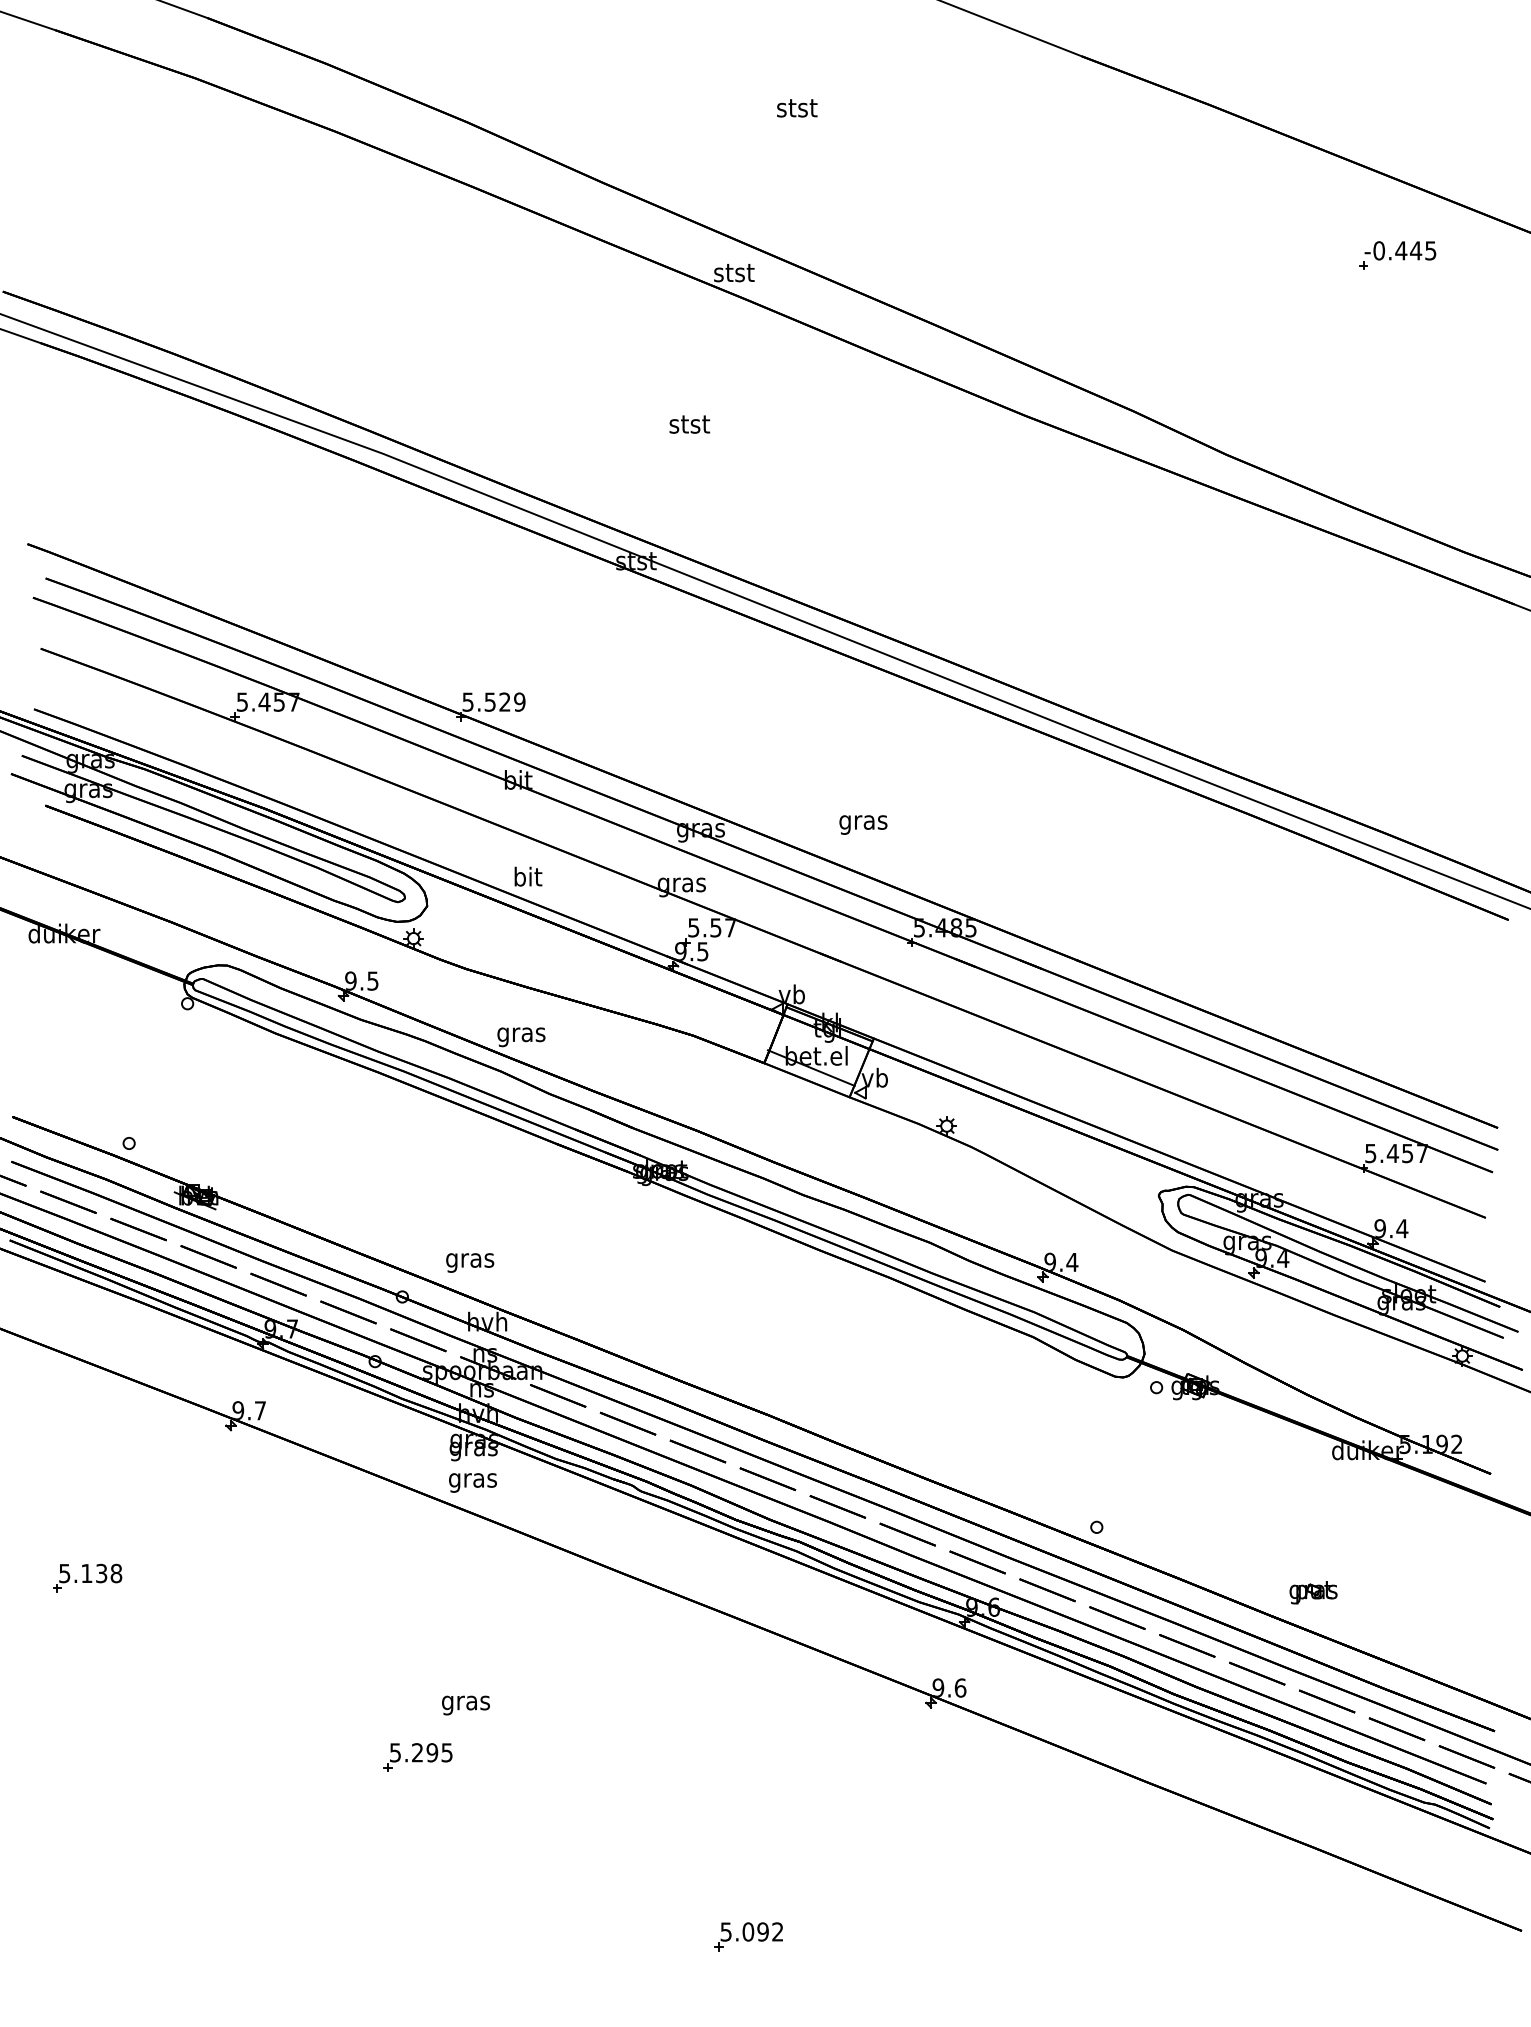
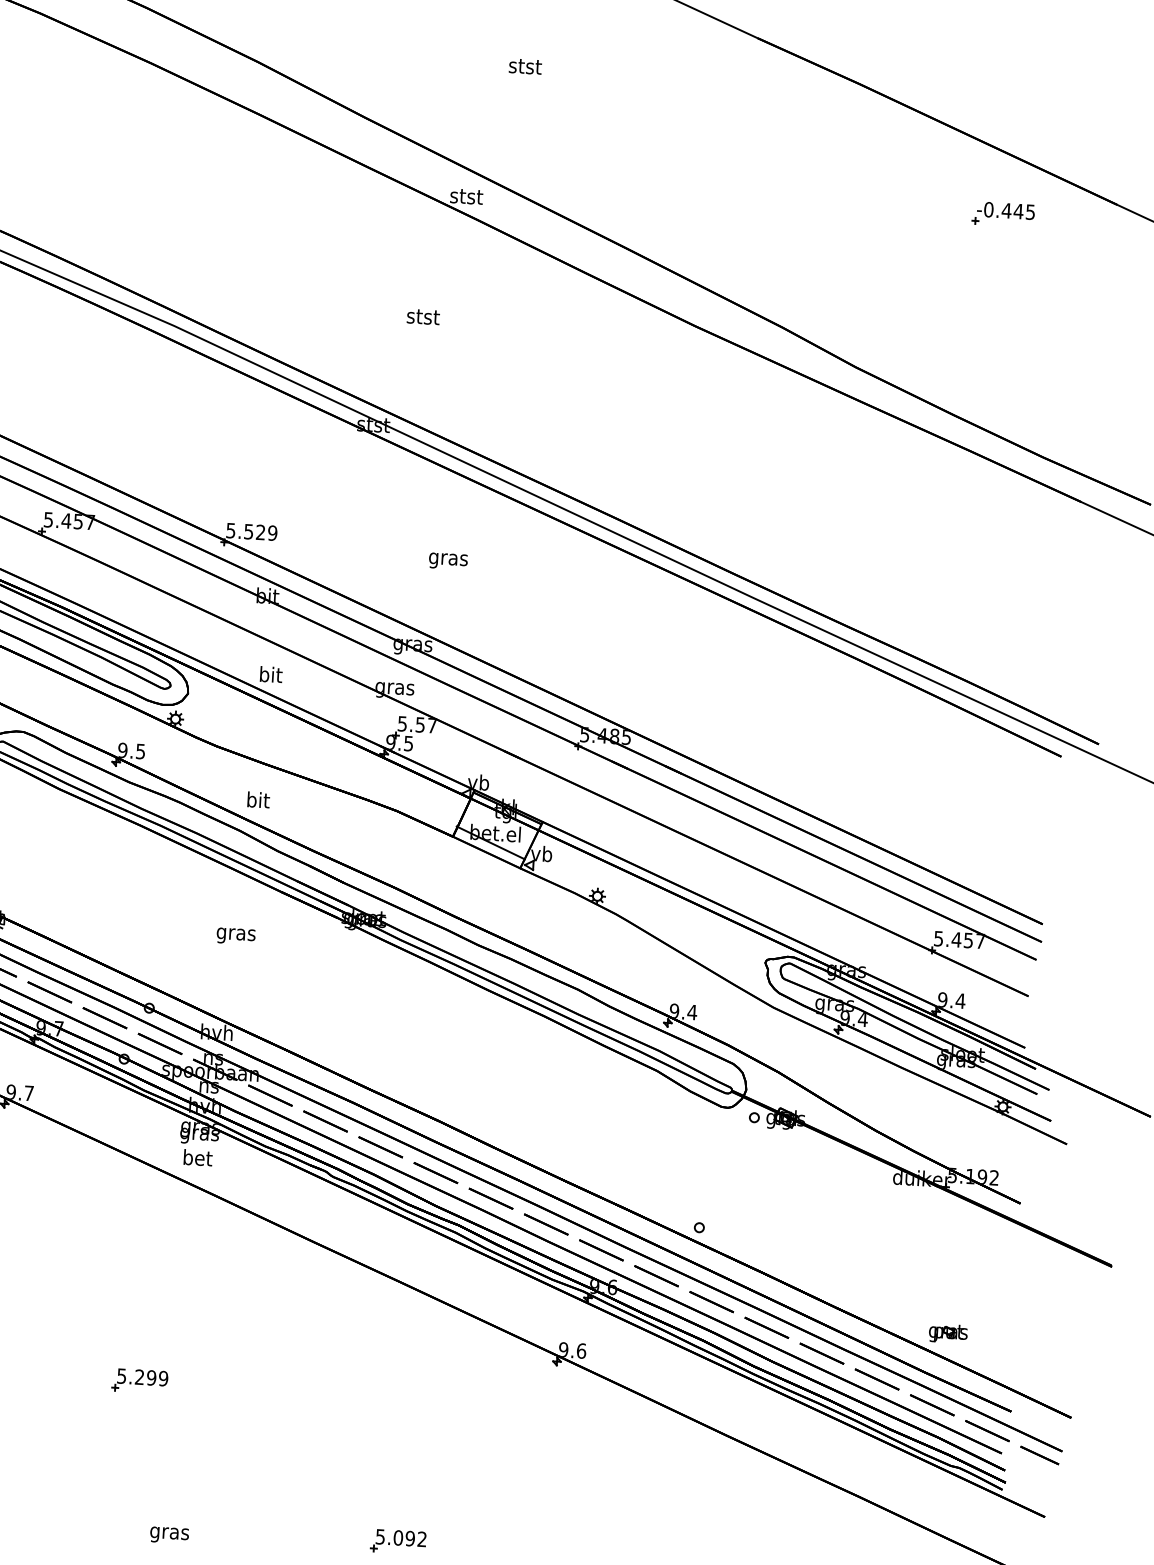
text: (863, 824) -> (448, 560), moved
text: (521, 1034) -> (258, 801), gras -> bit
text: (470, 1262) -> (236, 935), moved
text: (472, 1480) -> (197, 1159), gras -> bet
part: (1313, 1592) -> (948, 1333), moved
text: (465, 1705) -> (169, 1535), moved
text: (446, 1752) -> (163, 1378), 5.295 -> 5.299

